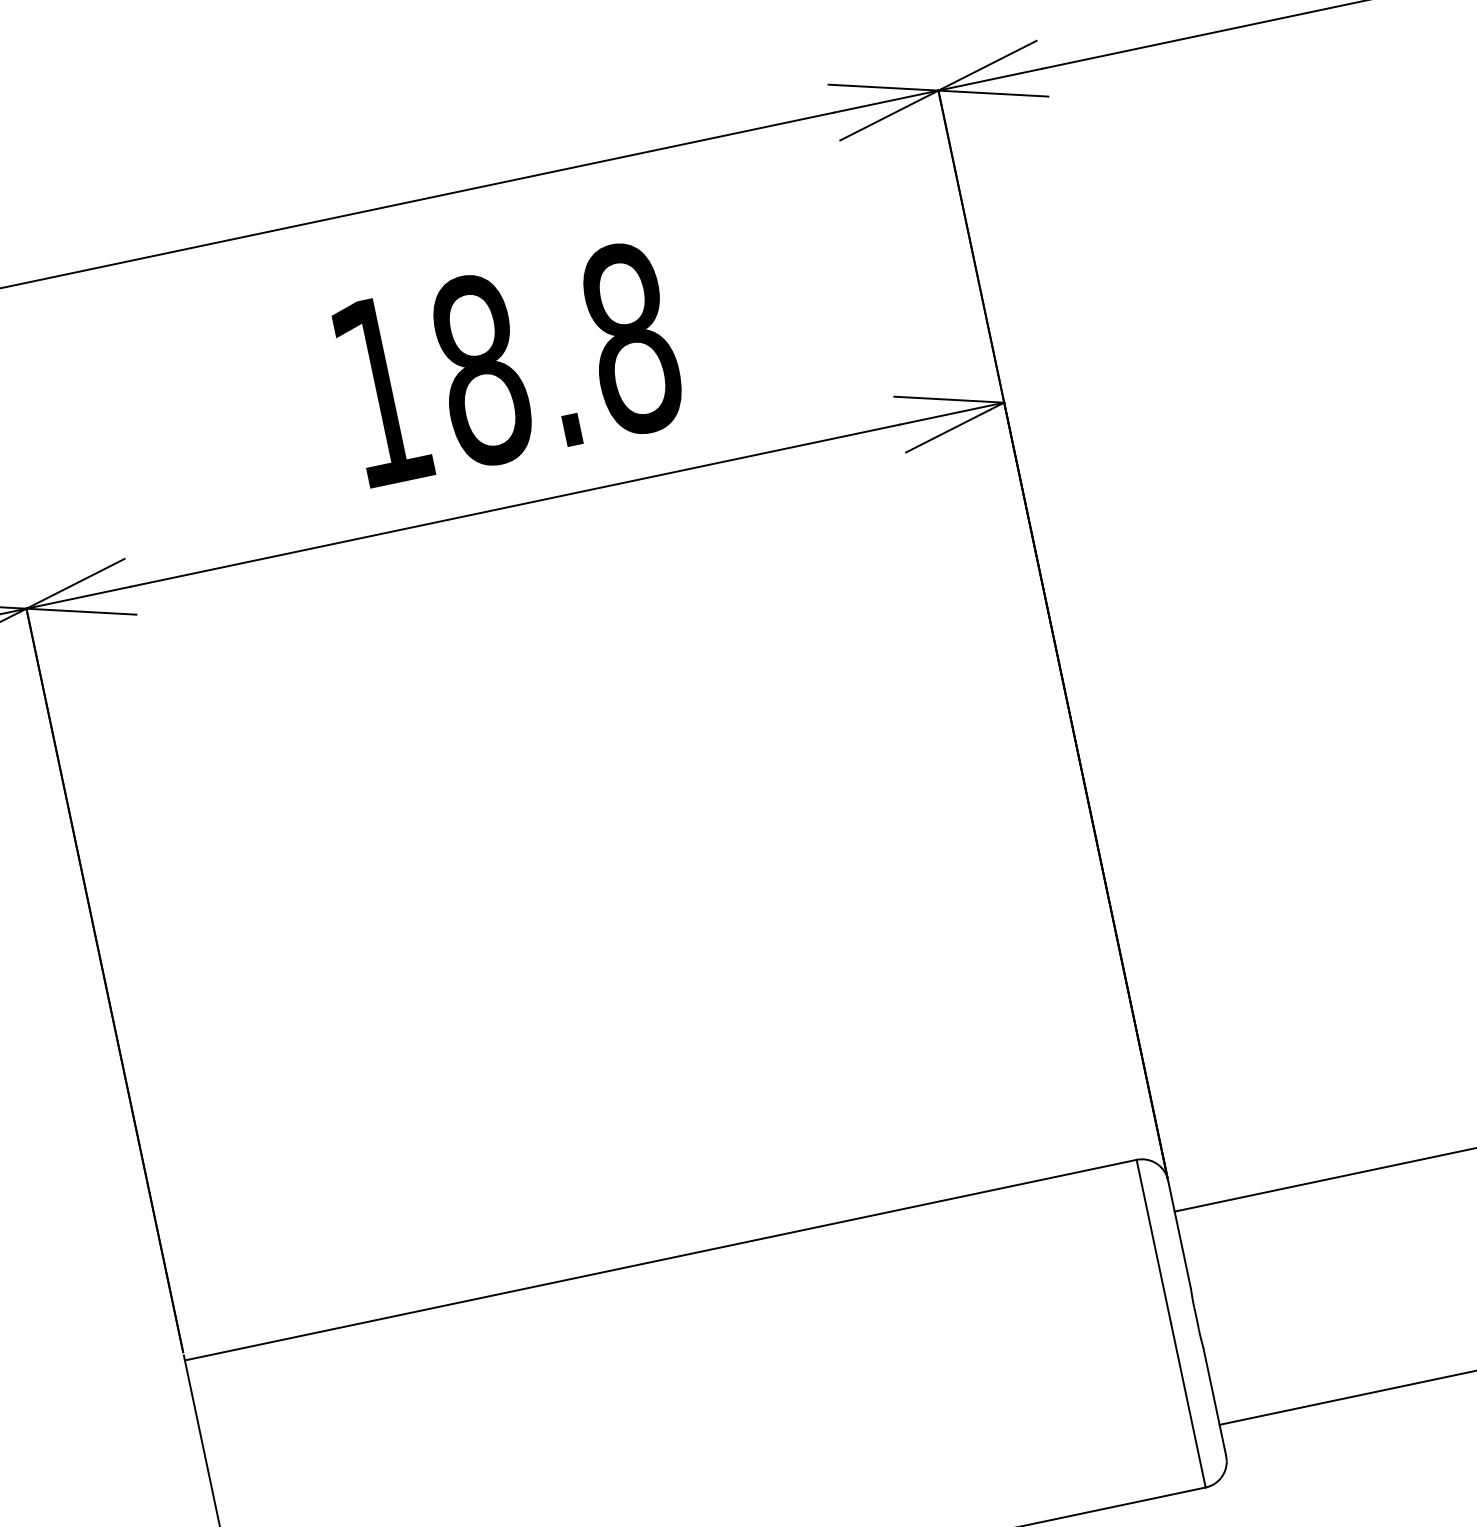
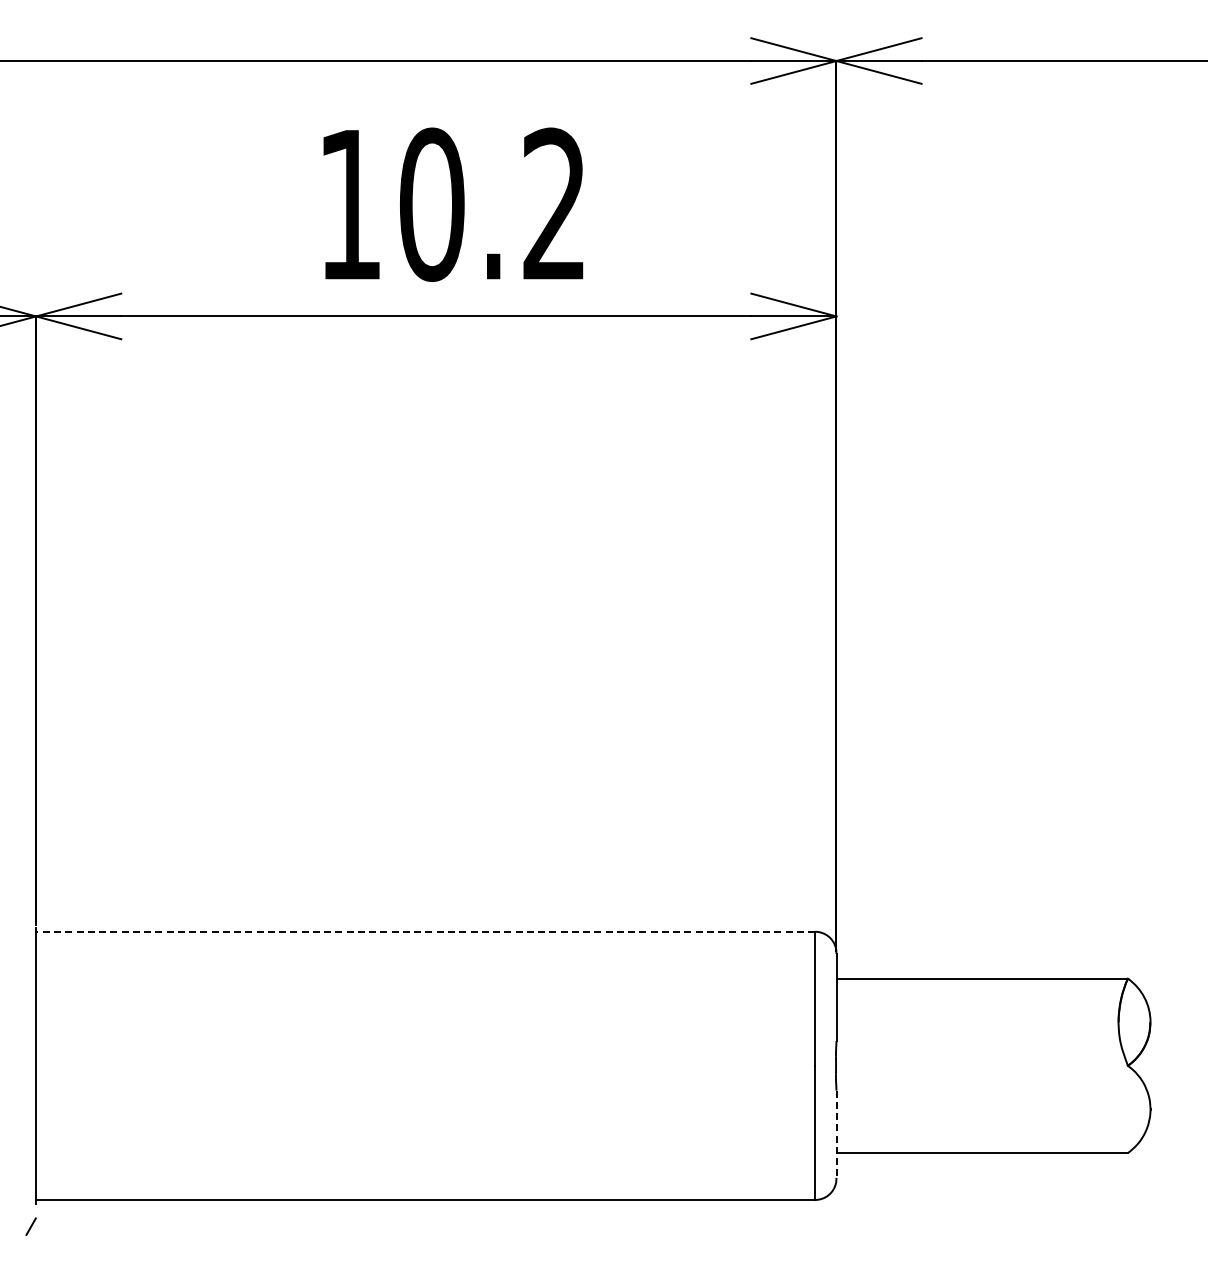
text: (556, 354) -> (493, 204), 18.8 -> 10.2
line: (660, 1259) -> (425, 931), solid -> dashed
line: (1214, 1402) -> (836, 1134), solid -> dashed

